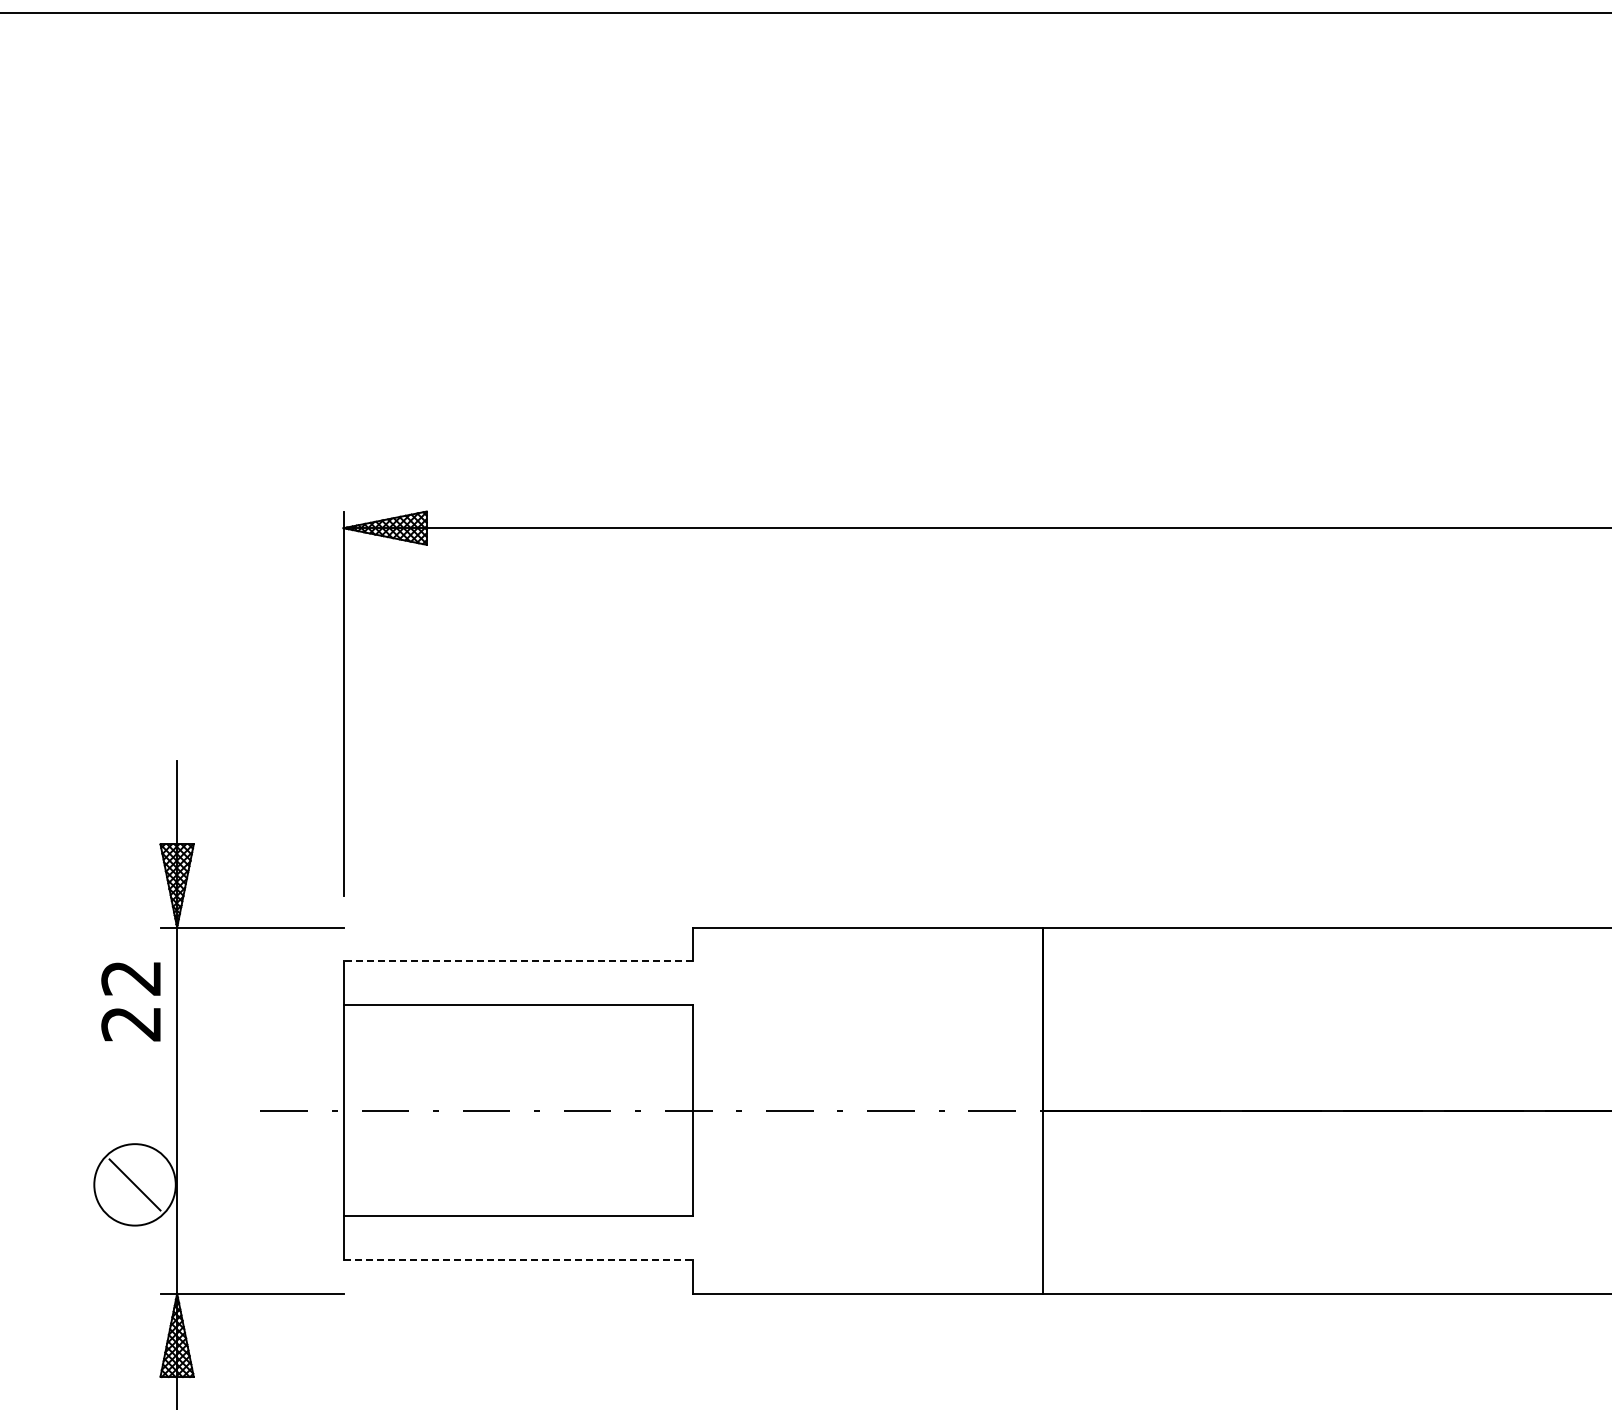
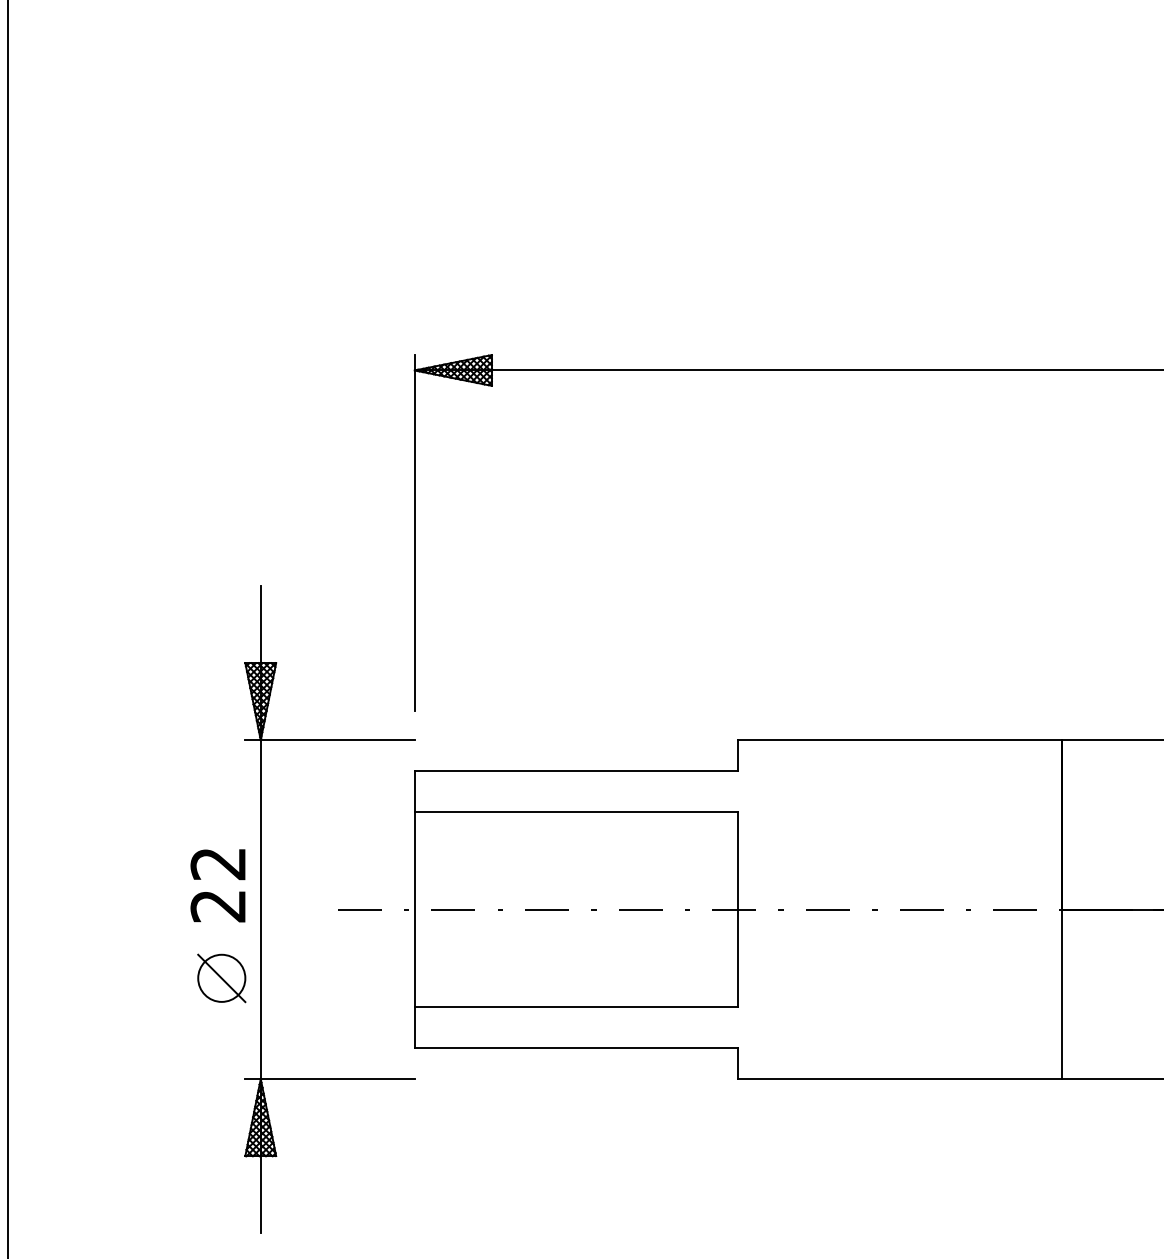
line: (518, 960) -> (576, 770), dashed -> solid
text: (130, 1001) -> (217, 885), moved
circle: (134, 1184) -> (221, 978), size x0.62
line: (518, 1260) -> (576, 1048), dashed -> solid

